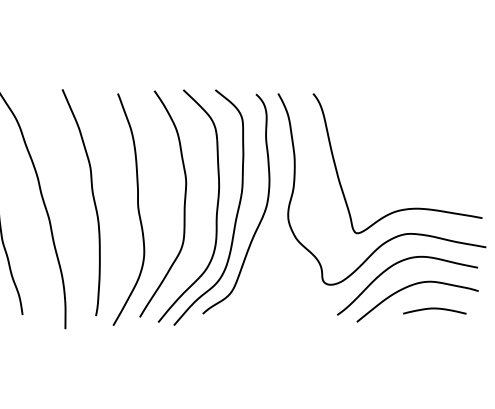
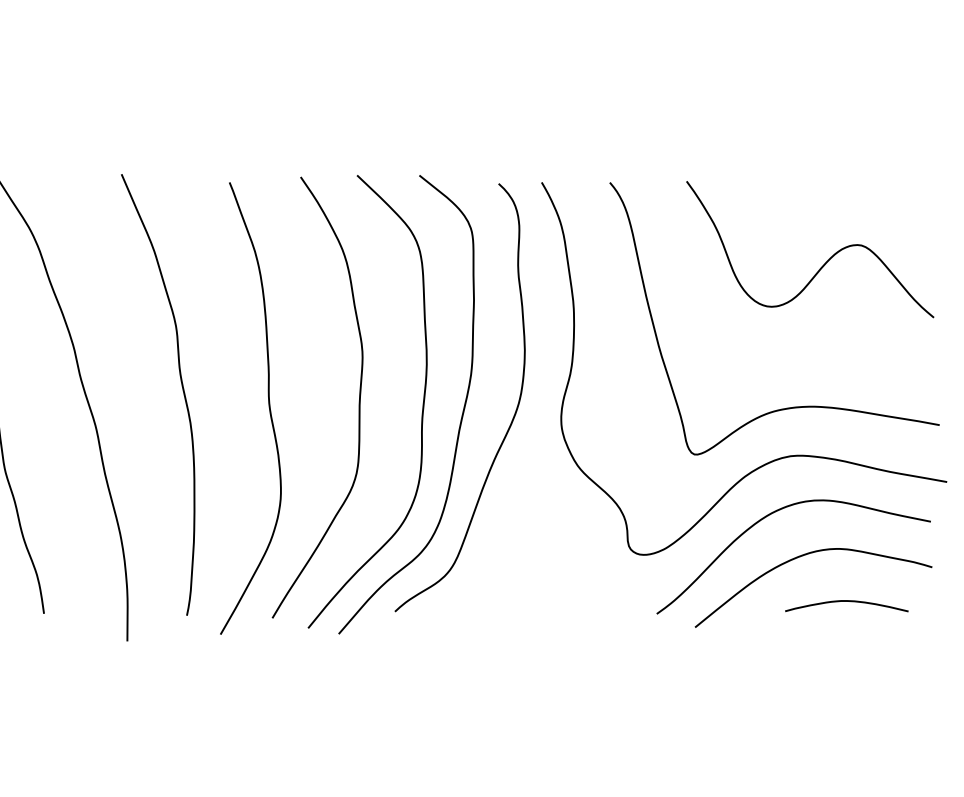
curve: (423, 134) -> (824, 262), added

